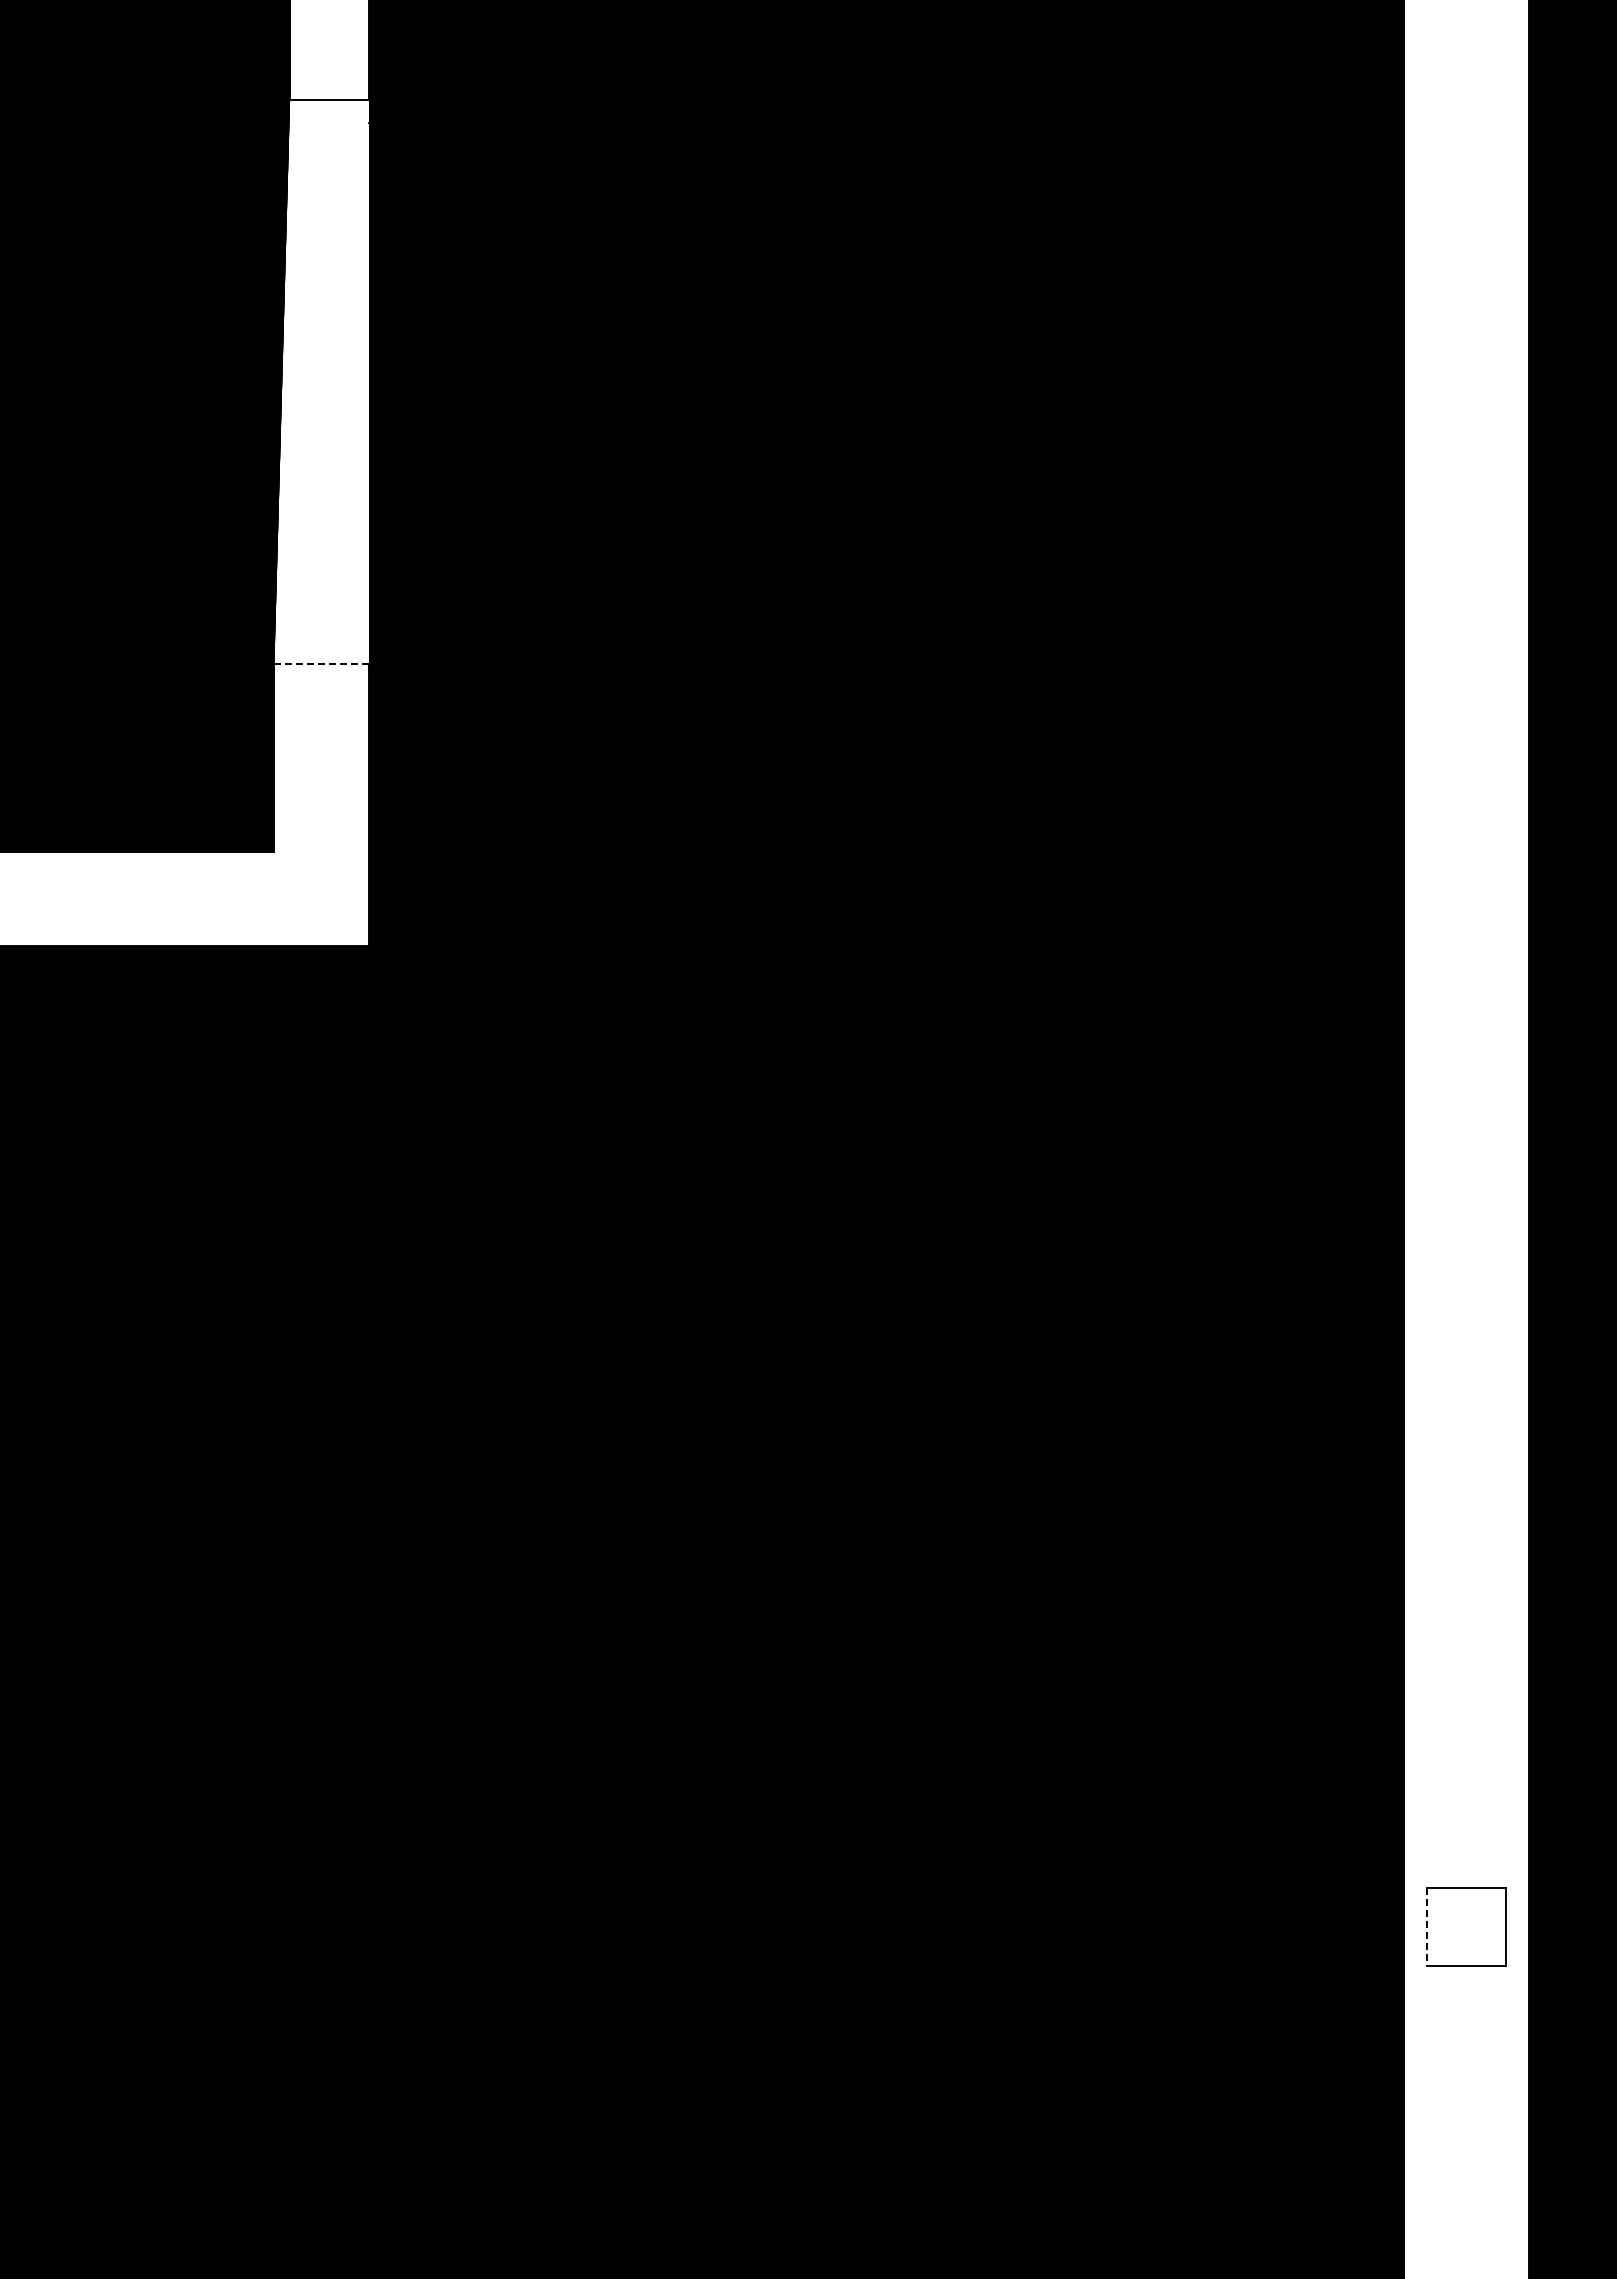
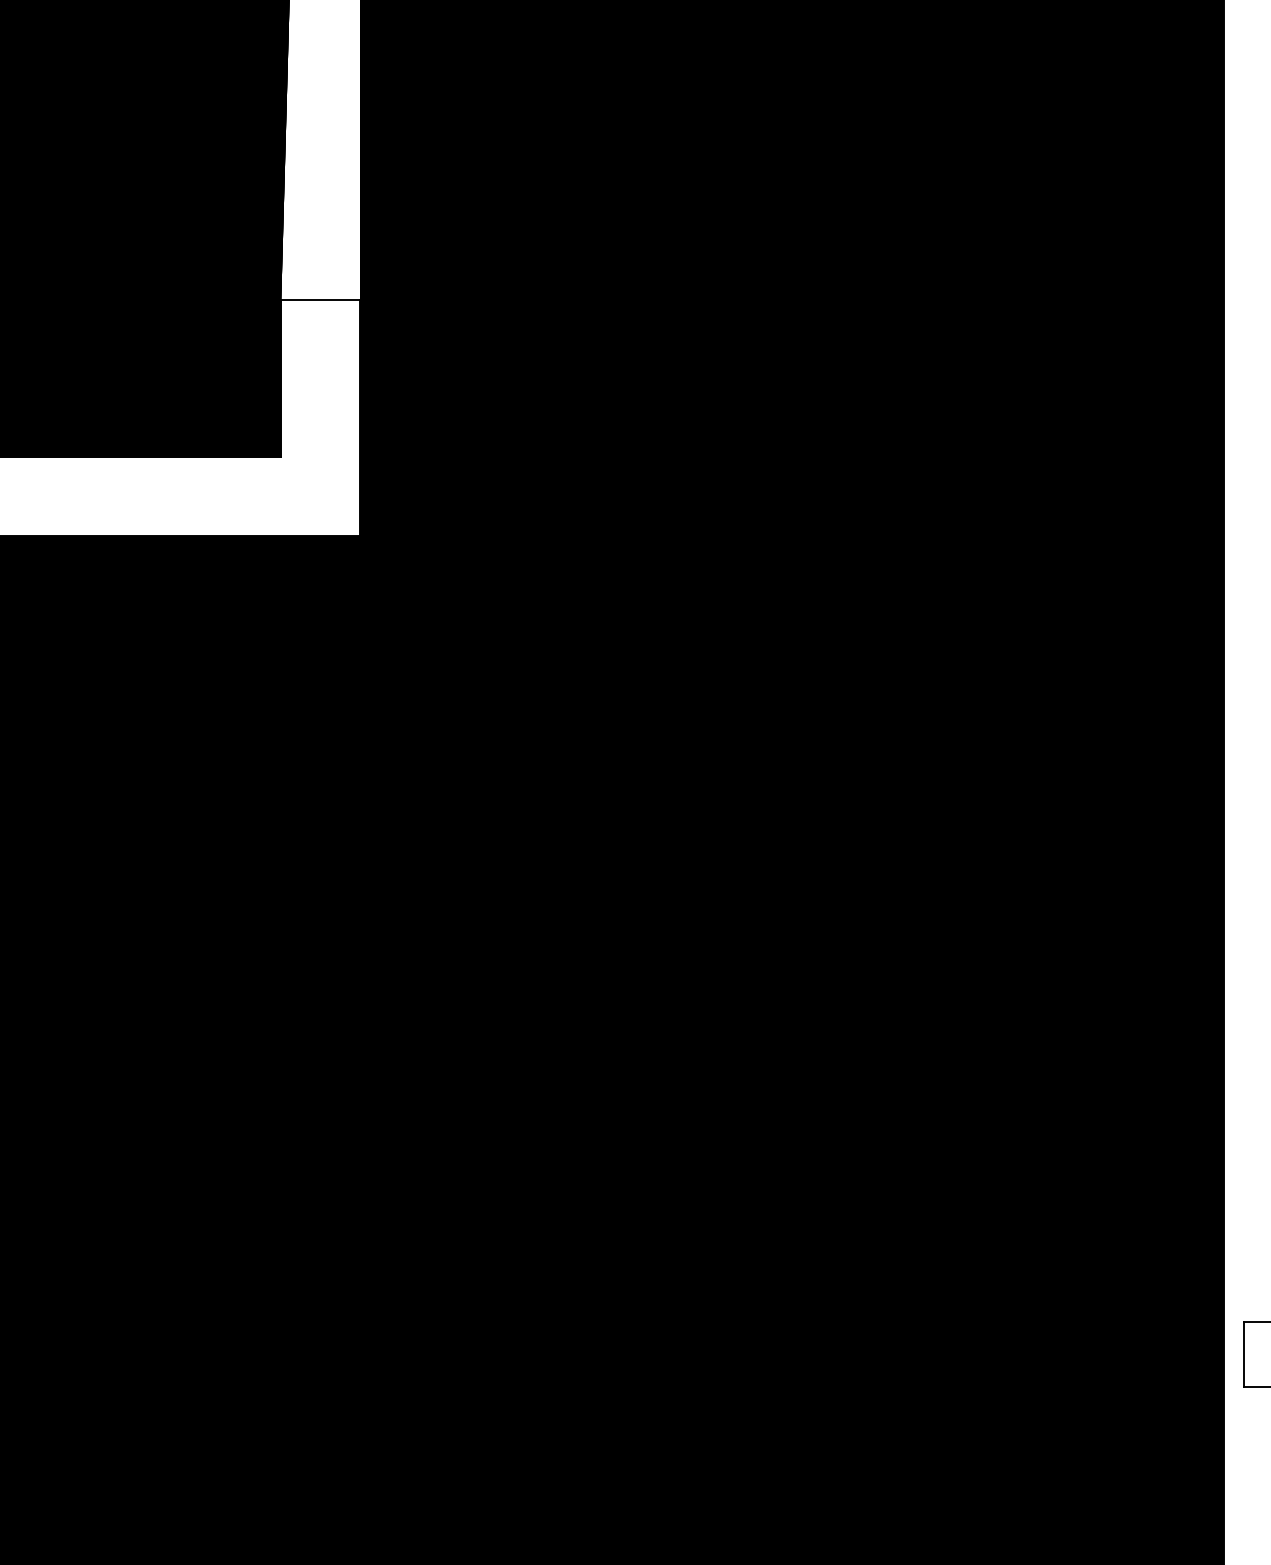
line: (320, 664) -> (319, 300), dashed -> solid
line: (1427, 1927) -> (1244, 1355), dashed -> solid

